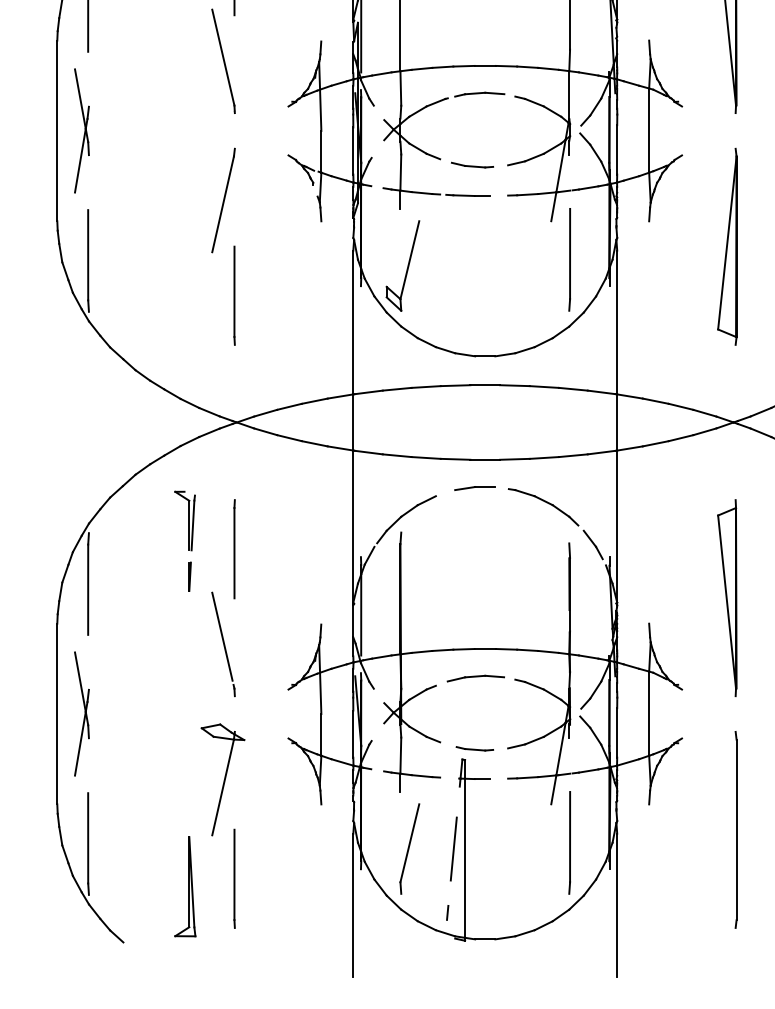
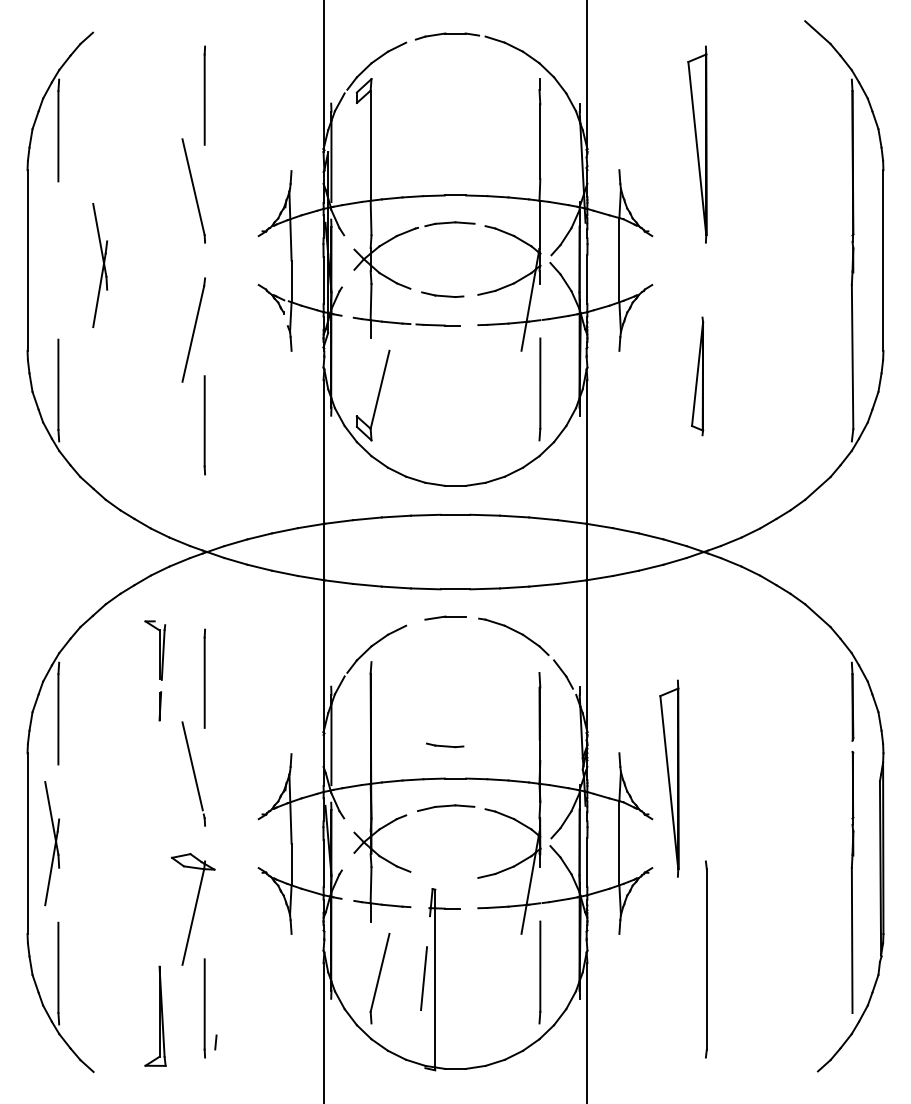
part: (82, 130) -> (100, 265), moved
part: (727, 246) -> (697, 376), size x0.6
part: (727, 597) -> (669, 778), moved
part: (475, 748) -> (445, 745), moved
line: (447, 912) -> (215, 1042), moved

